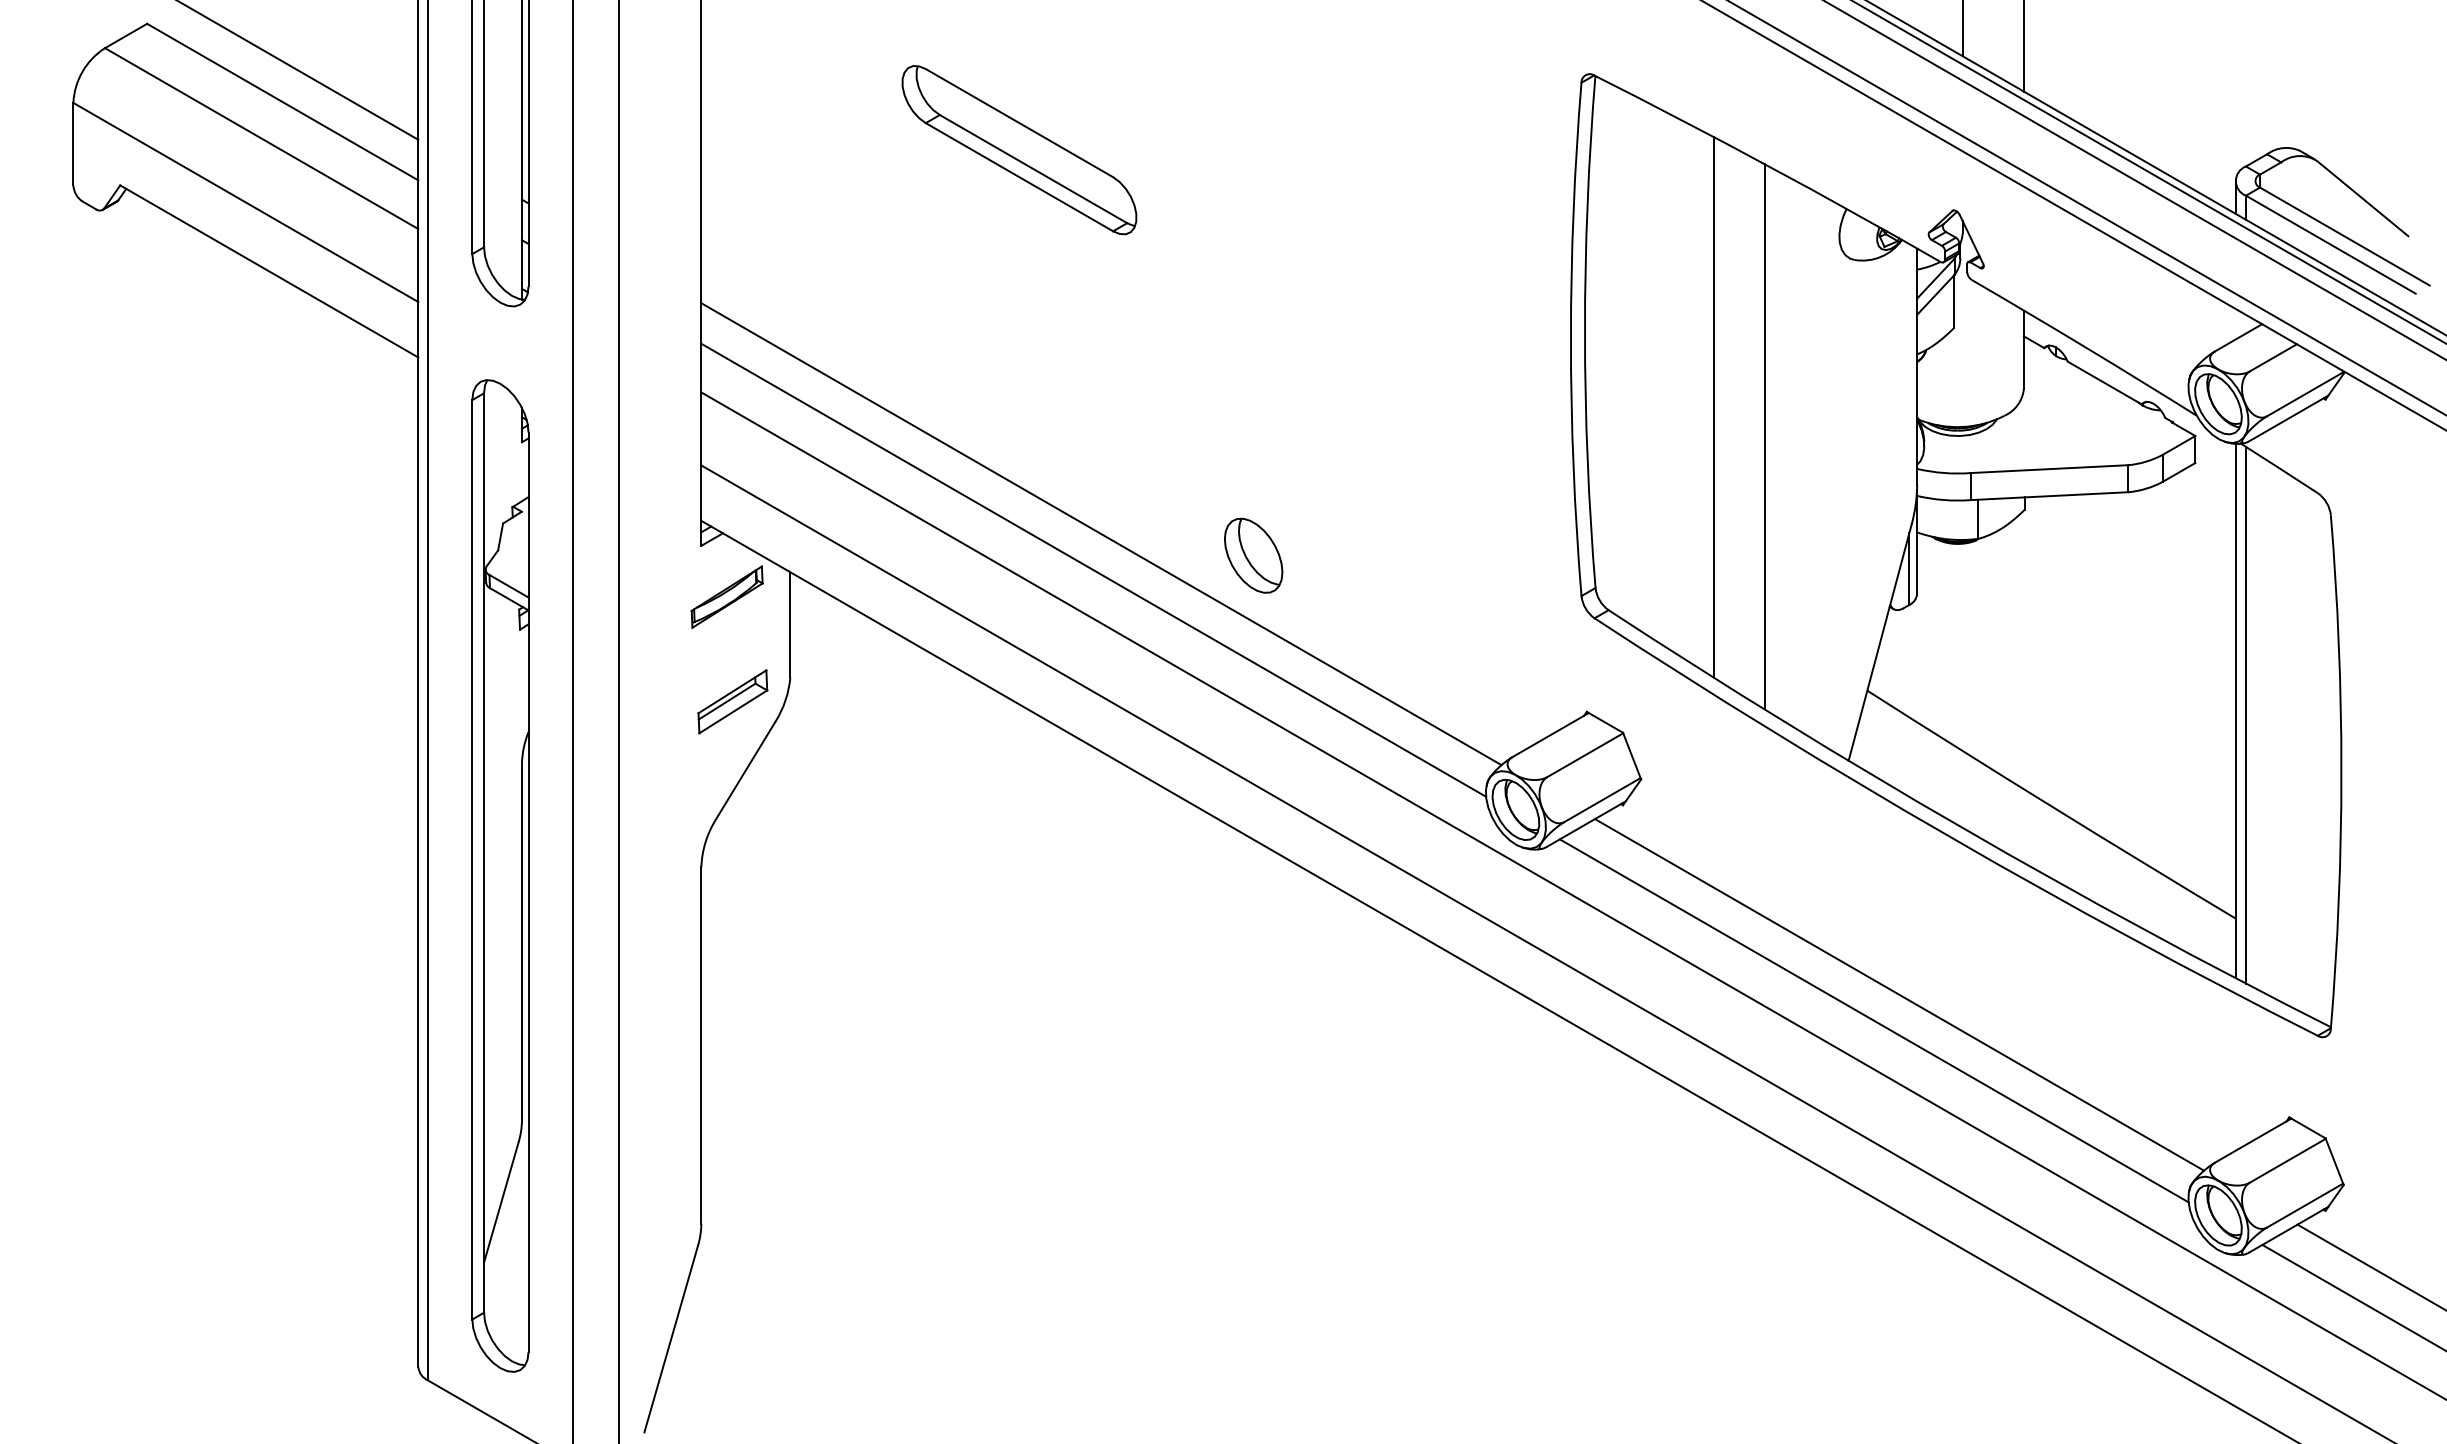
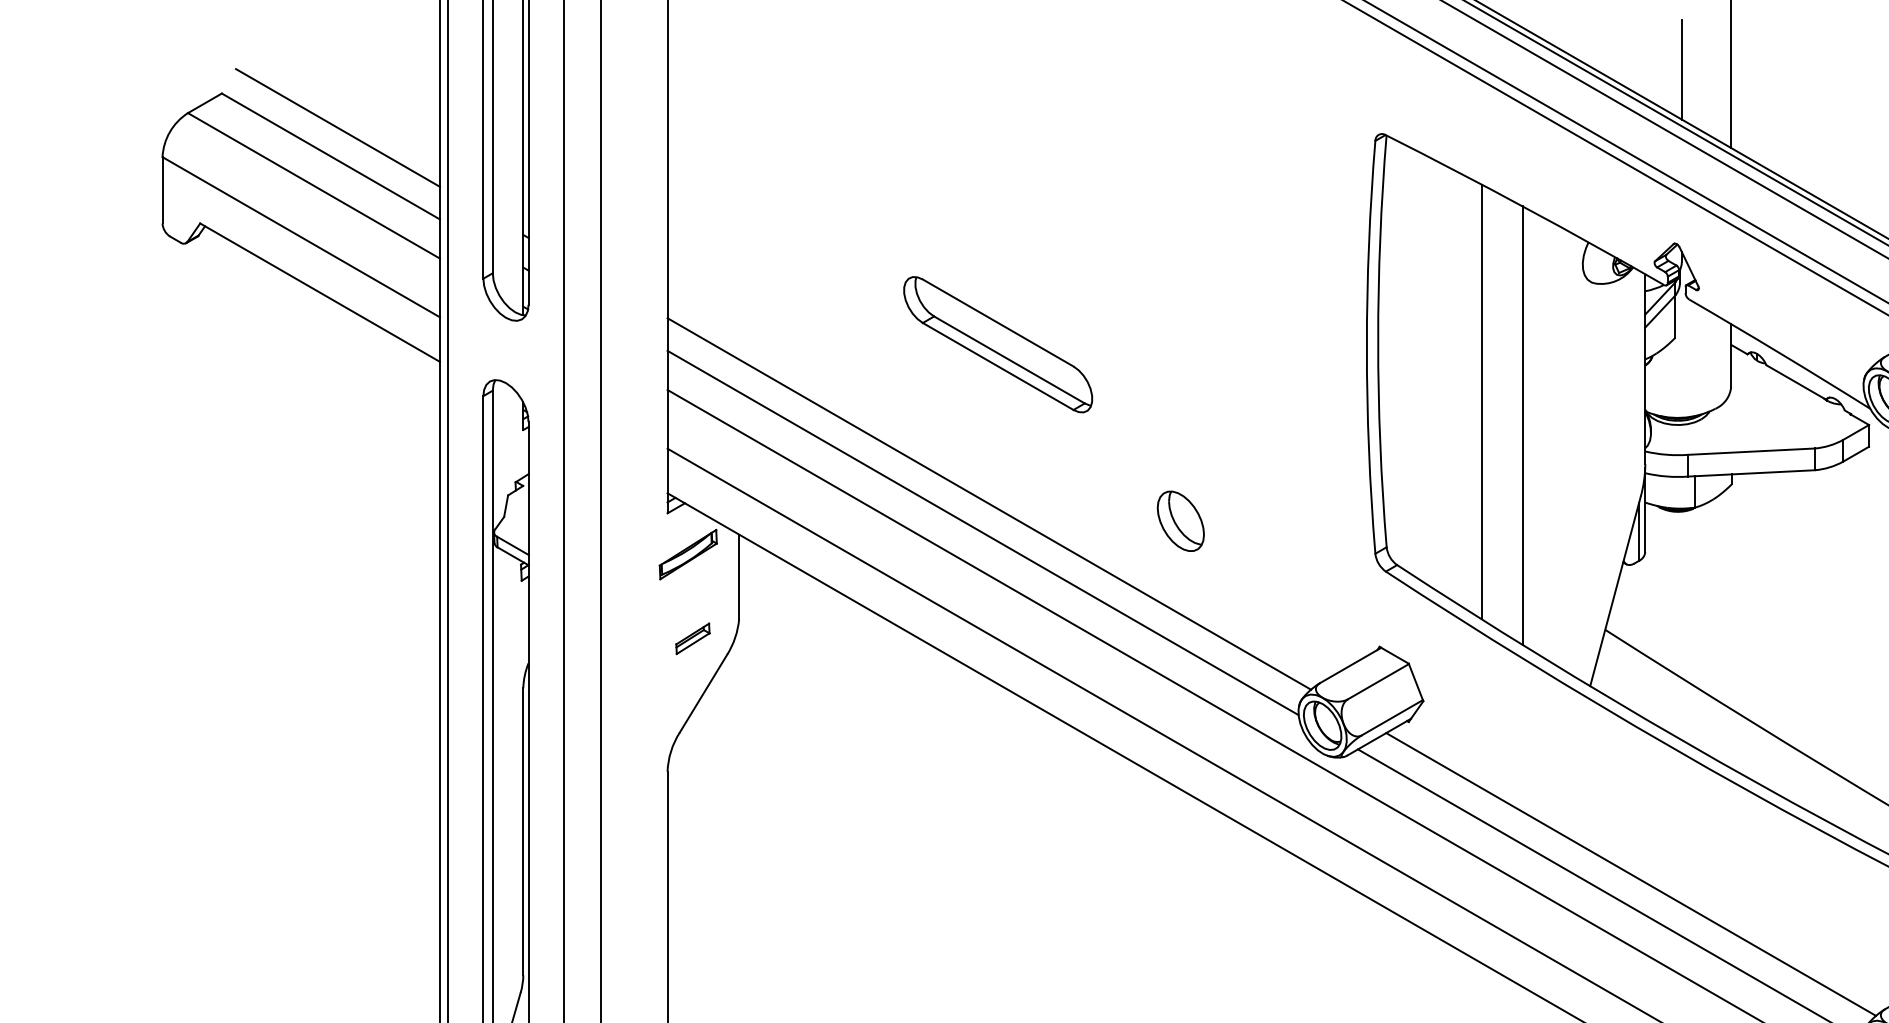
part: (1019, 150) -> (998, 344), moved
part: (1253, 555) -> (1180, 521), moved
part: (732, 701) -> (692, 638), size x0.6

